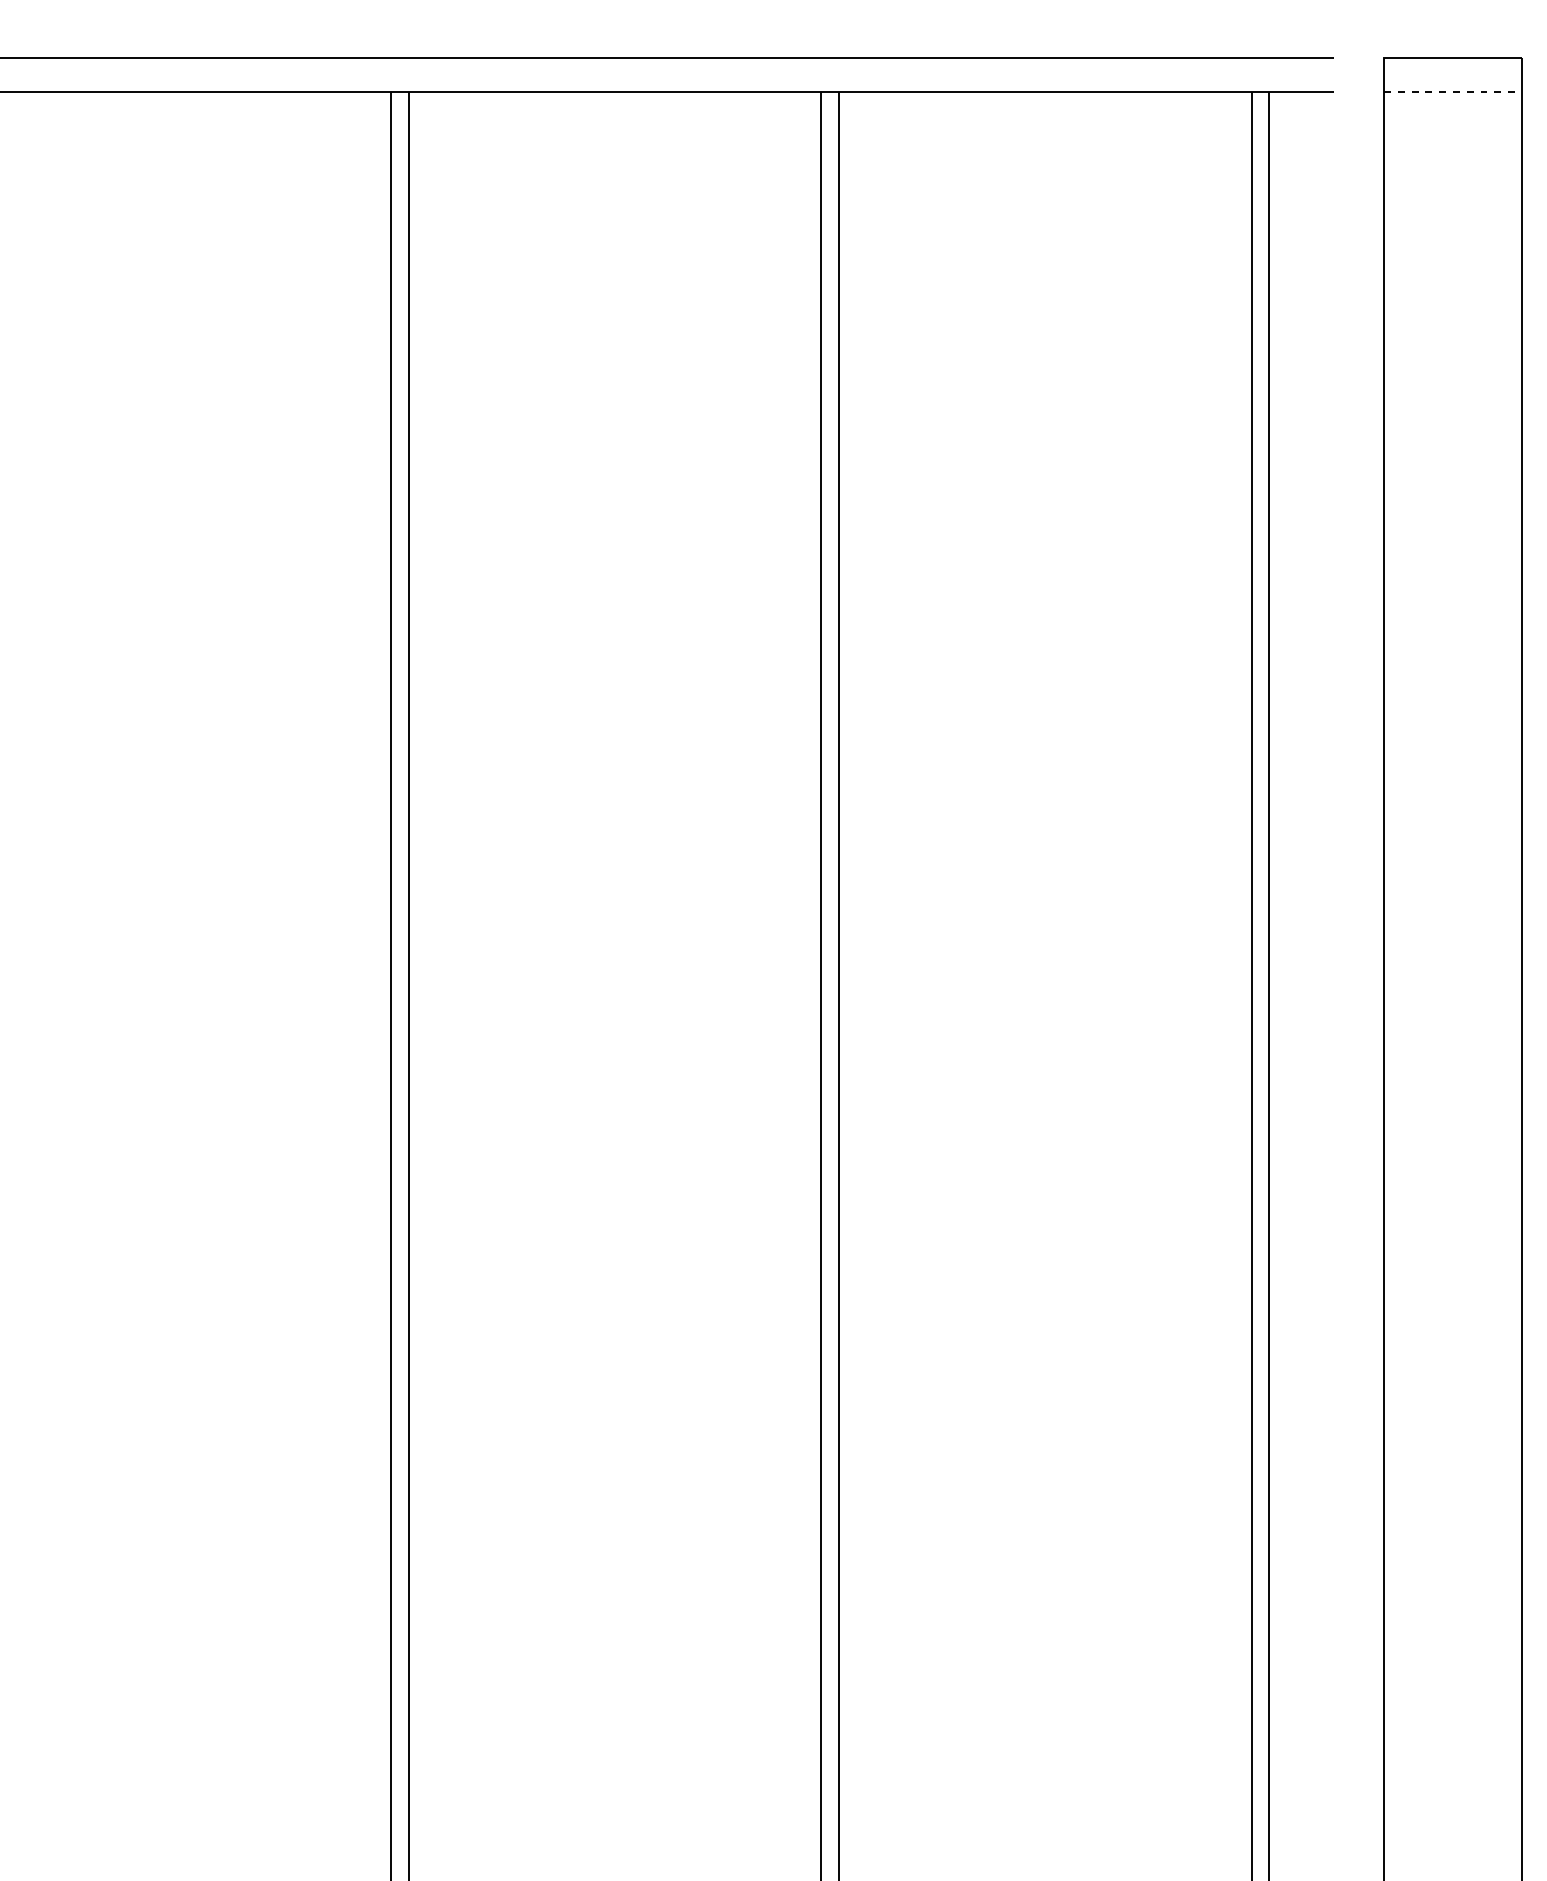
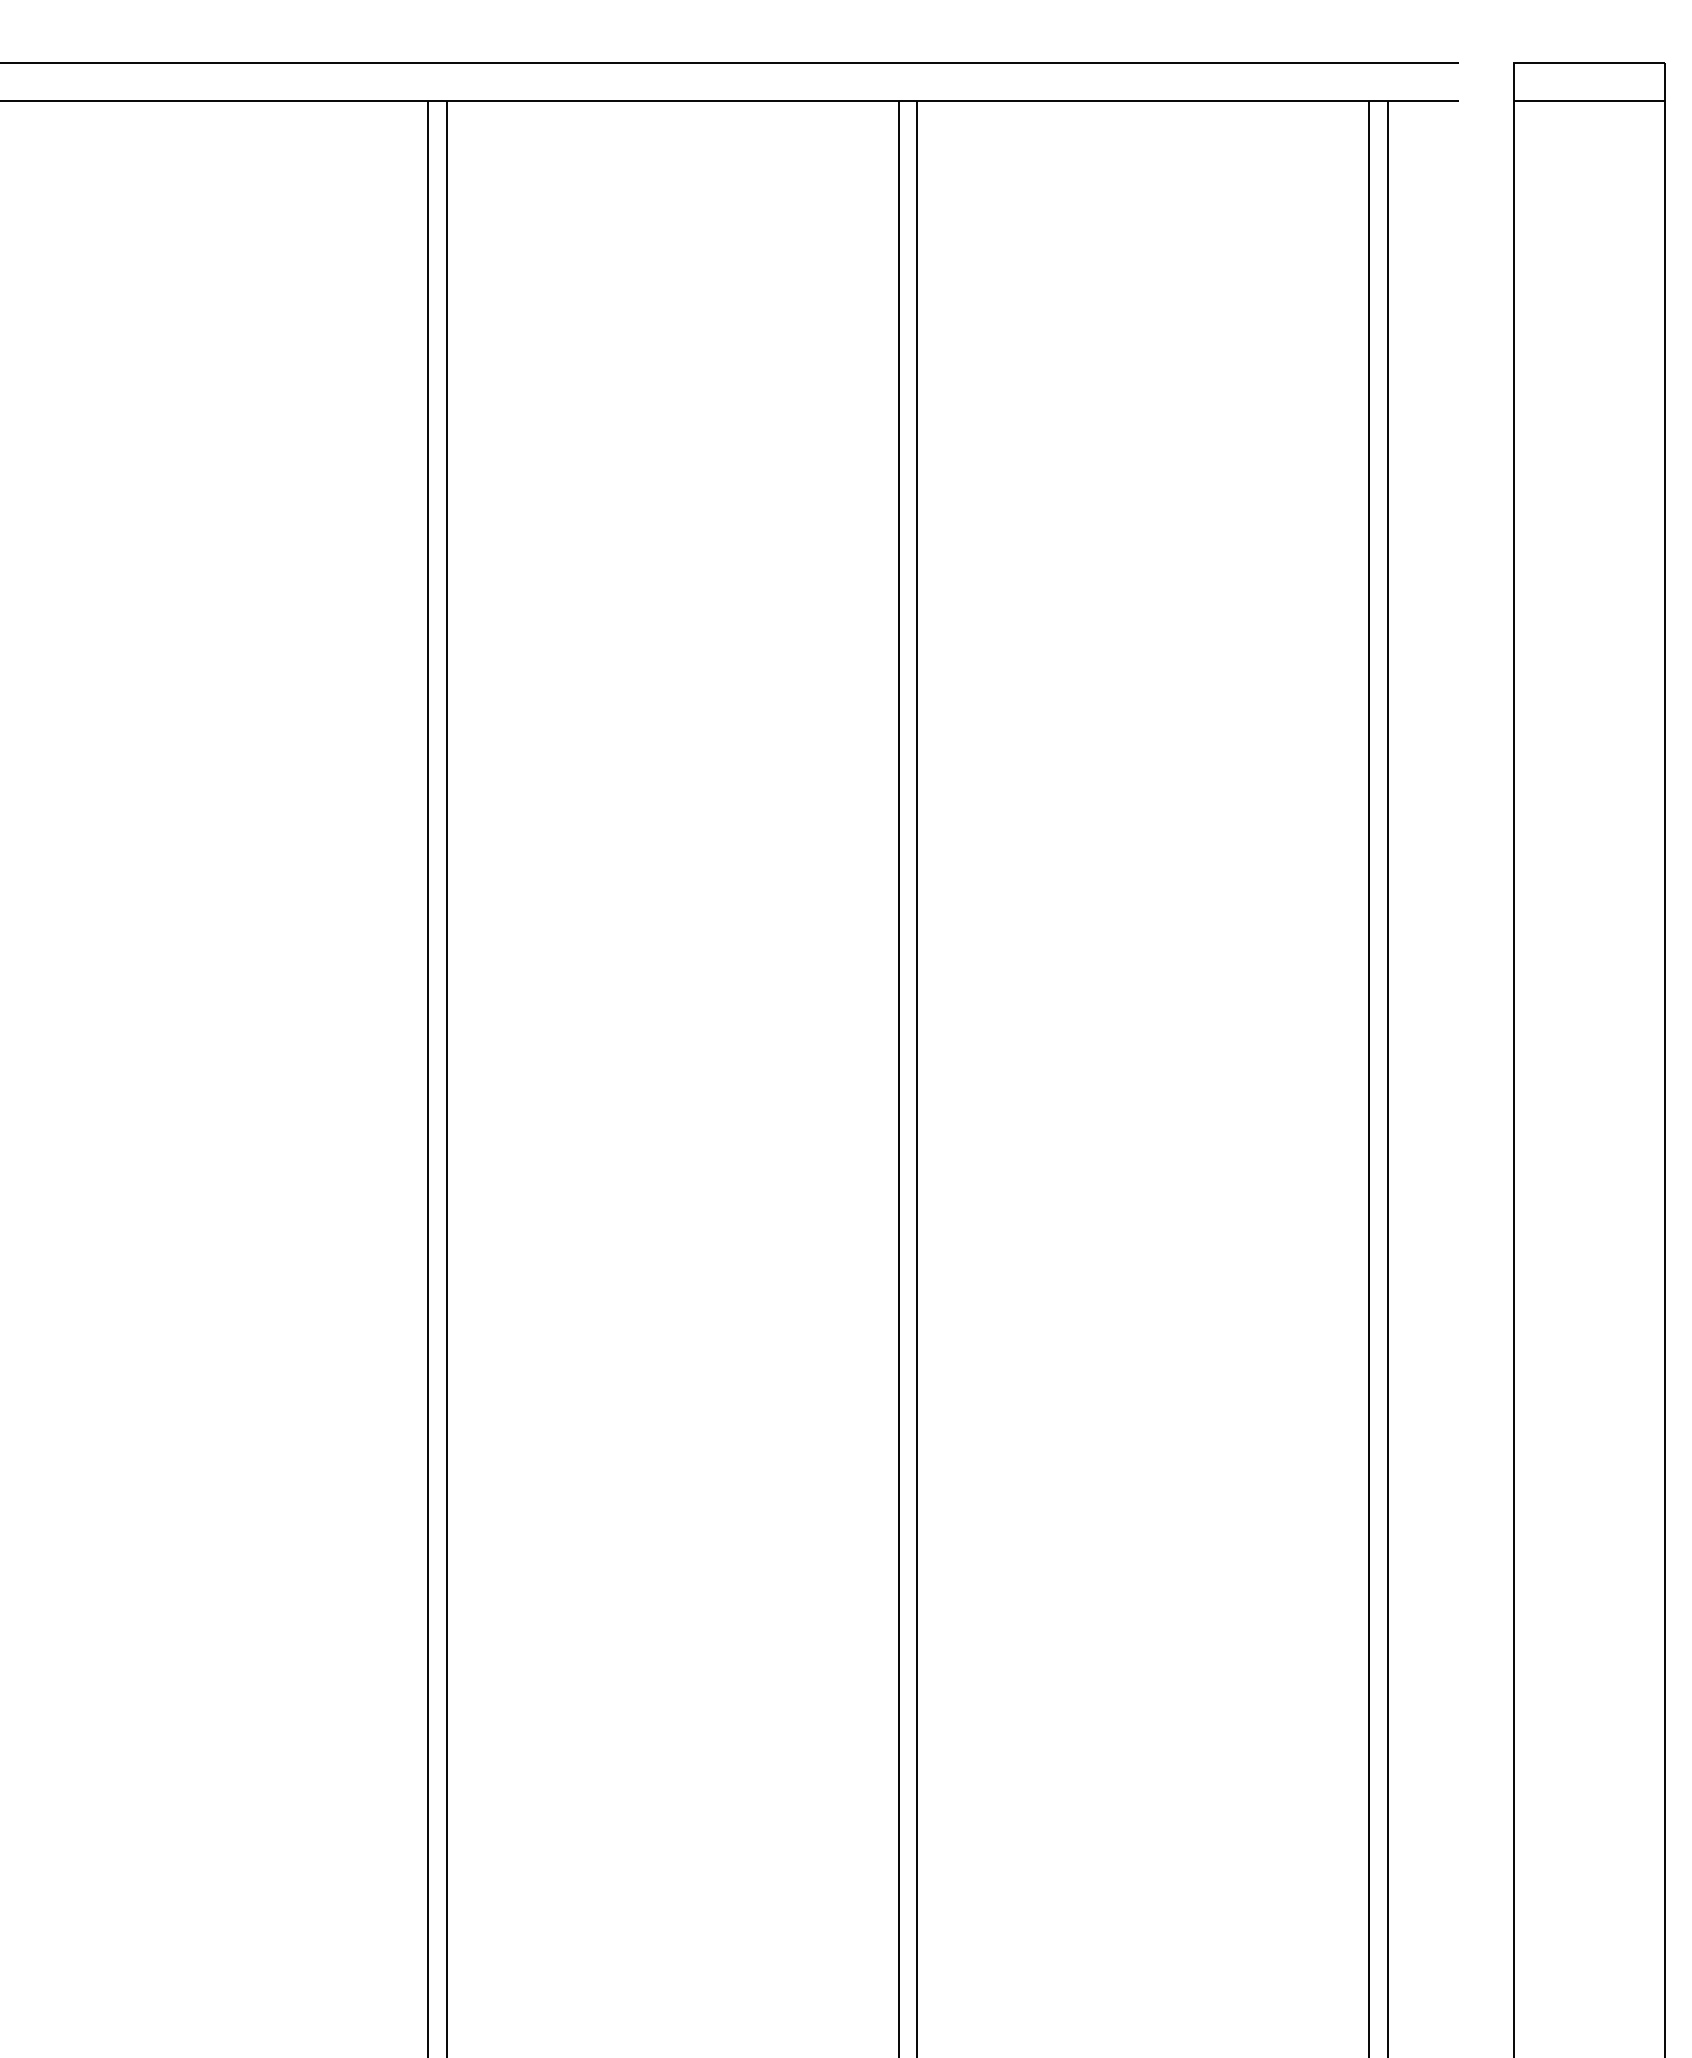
line: (1453, 92) -> (1589, 101), dashed -> solid

